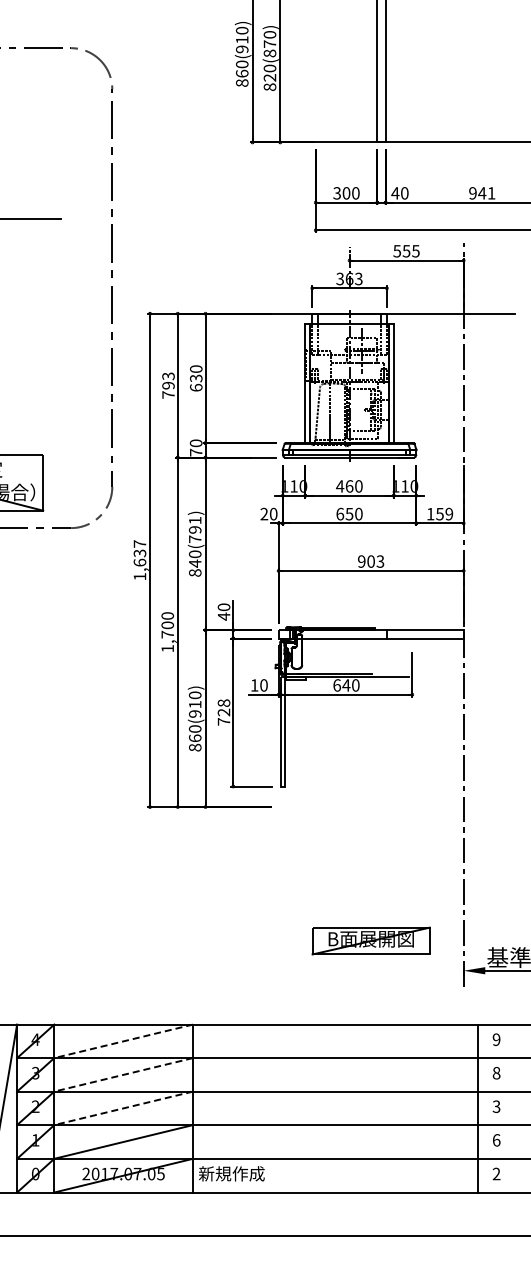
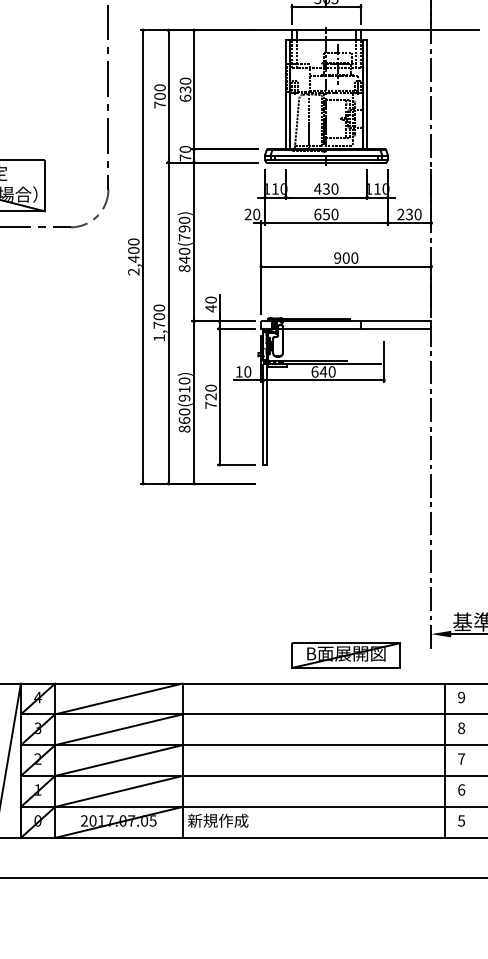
text: (168, 380) -> (160, 91), 793 -> 700
text: (349, 486) -> (326, 189), 460 -> 430
text: (439, 513) -> (409, 213), 159 -> 230
text: (194, 520) -> (183, 220), 840(791) -> 840(790)
text: (139, 560) -> (133, 257), 1,637 -> 2,400
text: (380, 561) -> (354, 258), 903 -> 900
text: (223, 702) -> (210, 387), 728 -> 720
part: (370, 940) -> (345, 655), moved
line: (123, 1041) -> (118, 699), dashed -> solid
line: (123, 1074) -> (118, 729), dashed -> solid
text: (496, 1106) -> (461, 758), 3 -> 7
line: (123, 1108) -> (118, 760), dashed -> solid
text: (496, 1173) -> (461, 820), 2 -> 5

